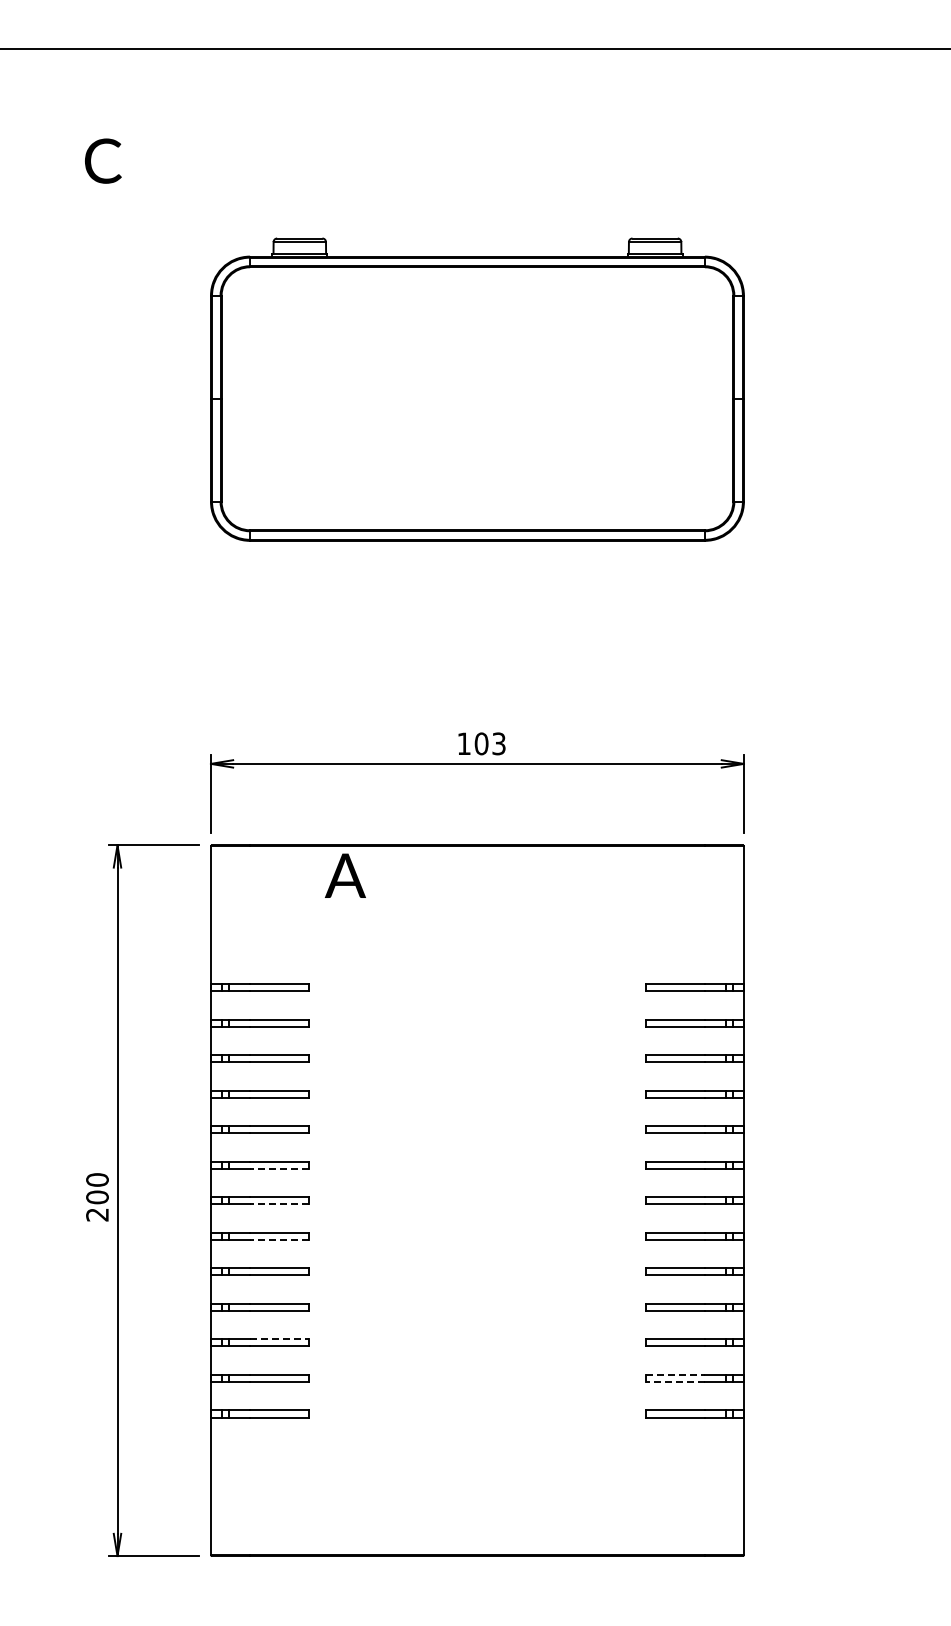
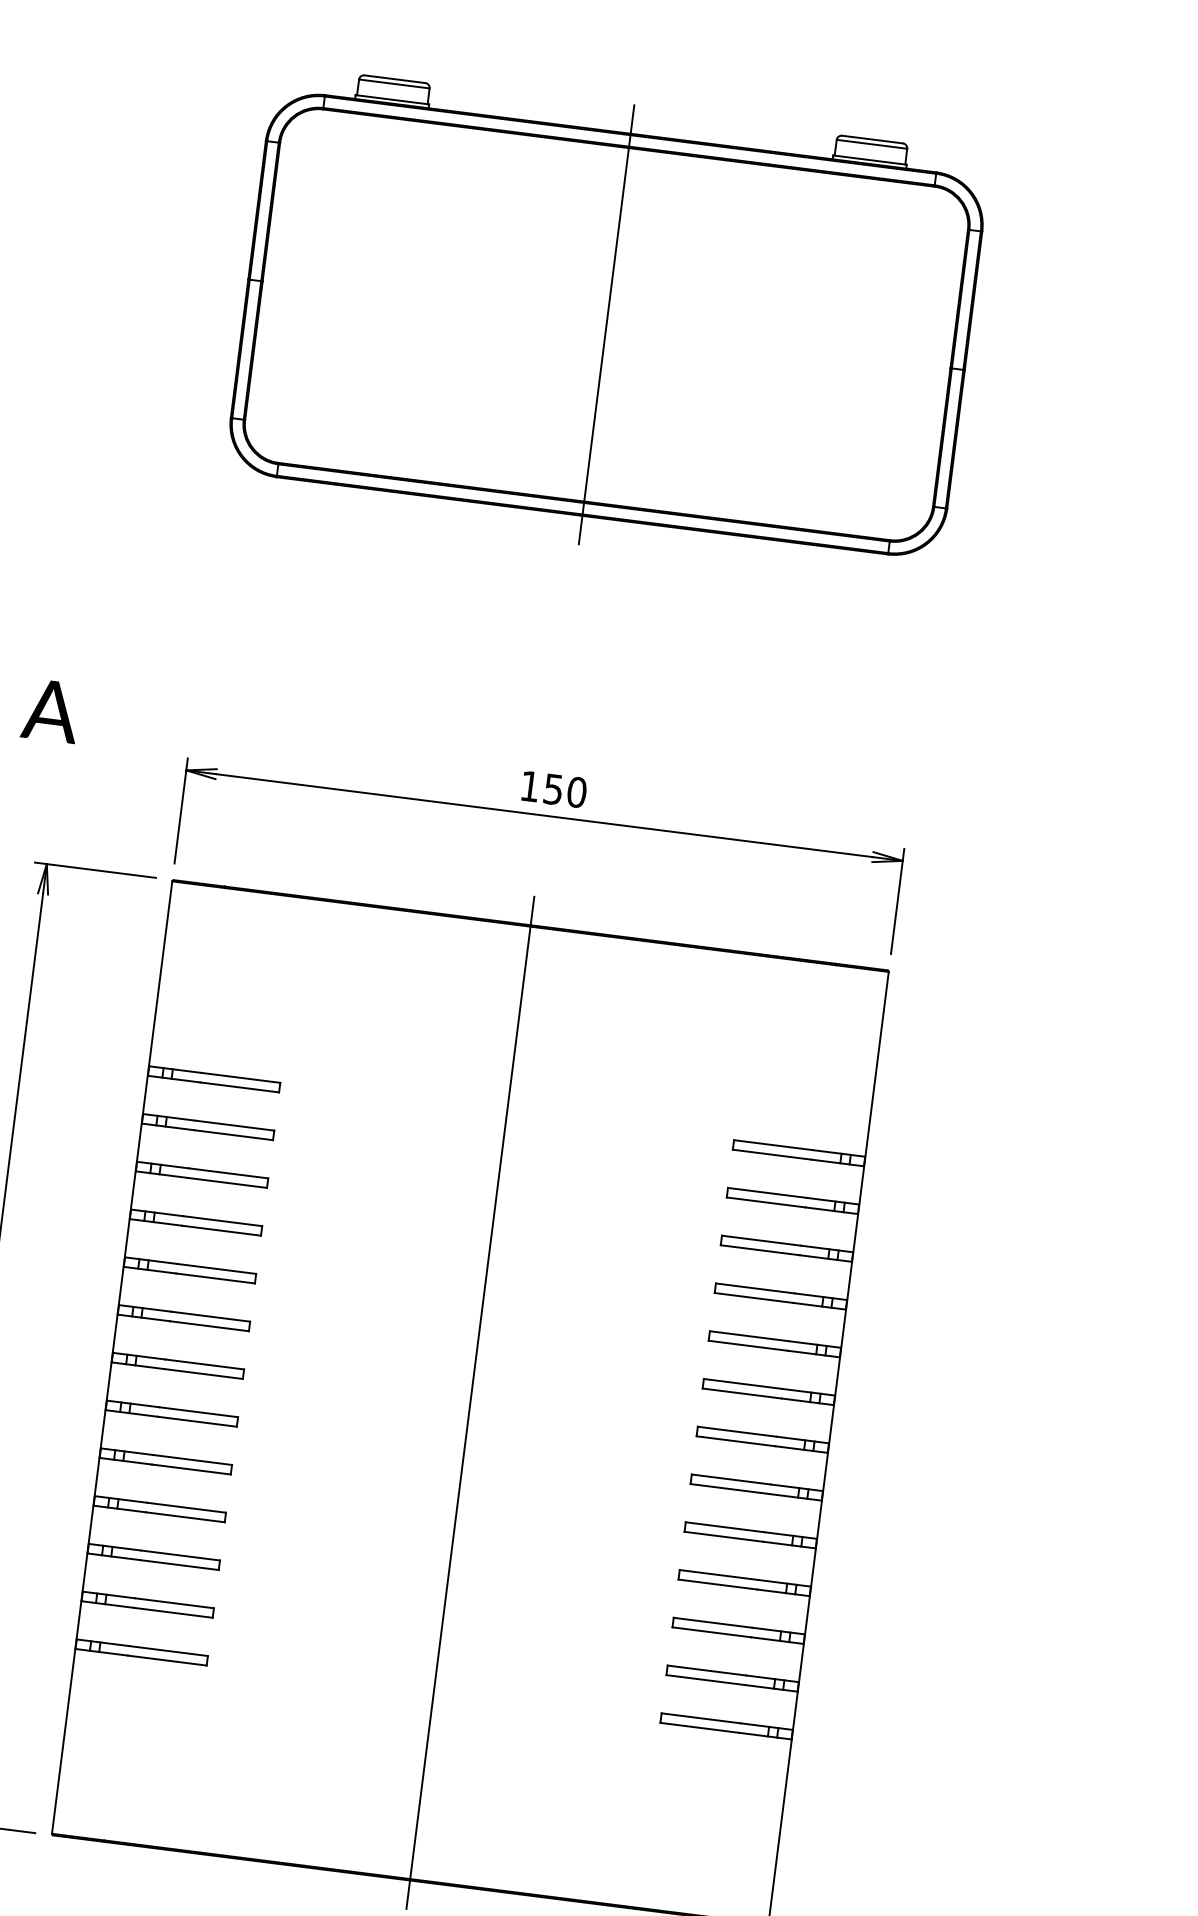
line: (477, 398) -> (606, 324), added
text: (489, 743) -> (564, 790), 103 -> 150
text: (345, 875) -> (51, 710), moved
line: (278, 1168) -> (208, 1325), dashed -> solid
line: (477, 1200) -> (470, 1402), added
line: (278, 1204) -> (202, 1374), dashed -> solid
line: (278, 1239) -> (196, 1421), dashed -> solid
line: (279, 1339) -> (180, 1555), dashed -> solid
line: (676, 1374) -> (708, 1670), dashed -> solid
line: (675, 1381) -> (705, 1679), dashed -> solid

